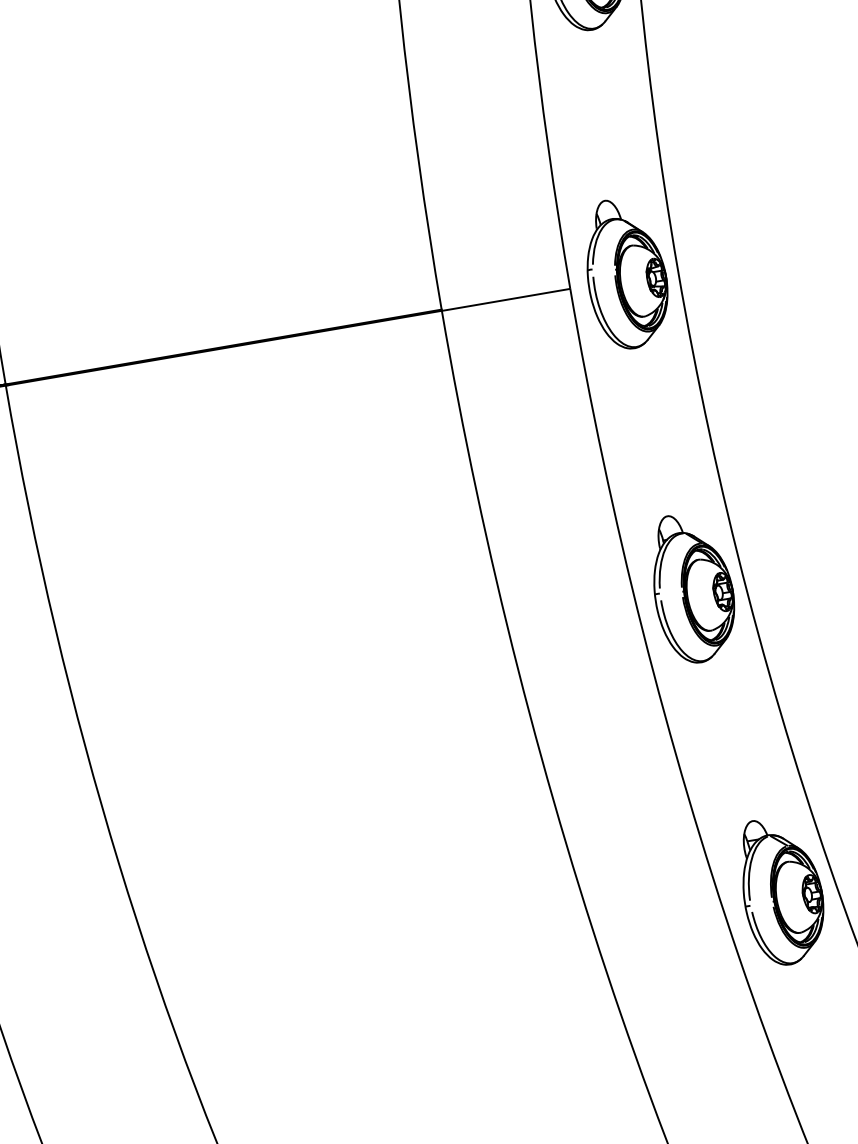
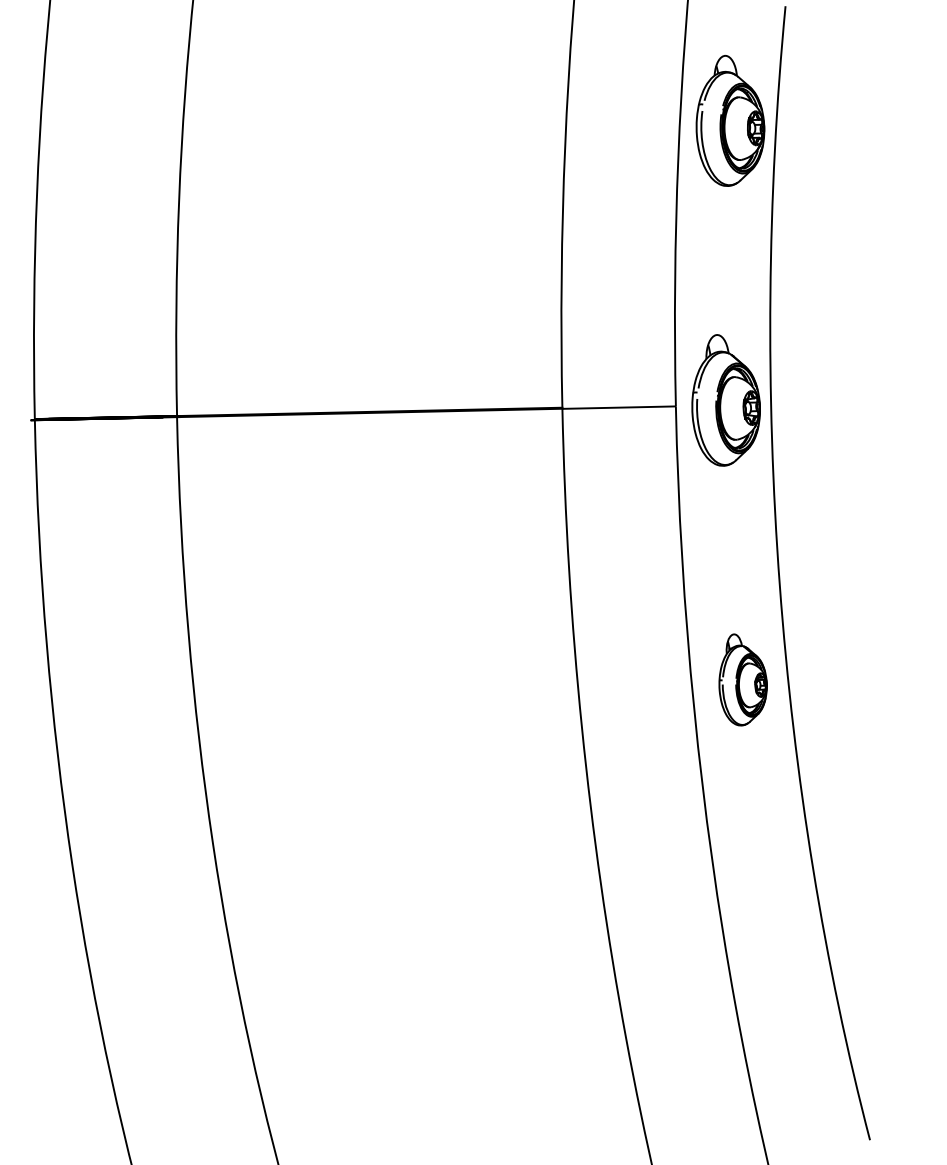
part: (692, 587) -> (742, 679), size x0.7
part: (781, 891) -> (780, 952), removed

